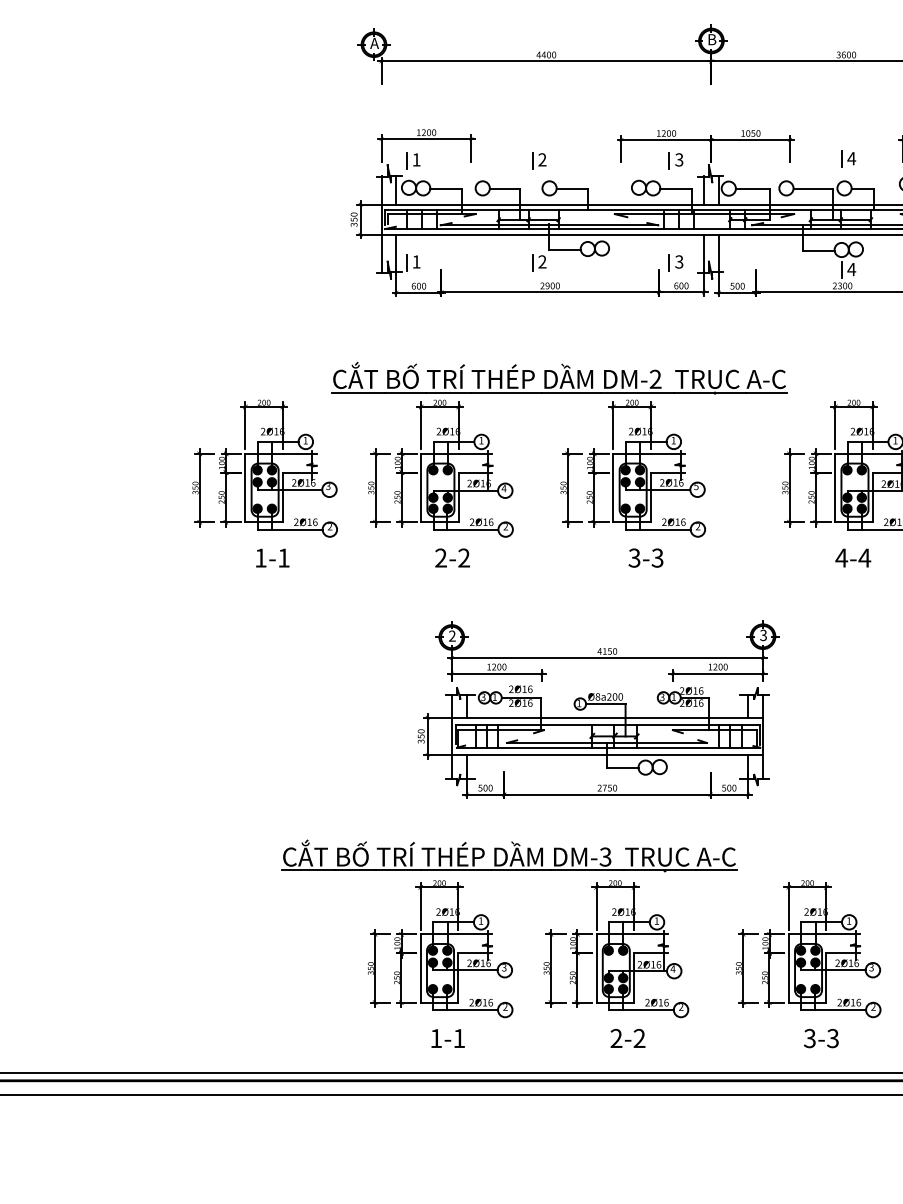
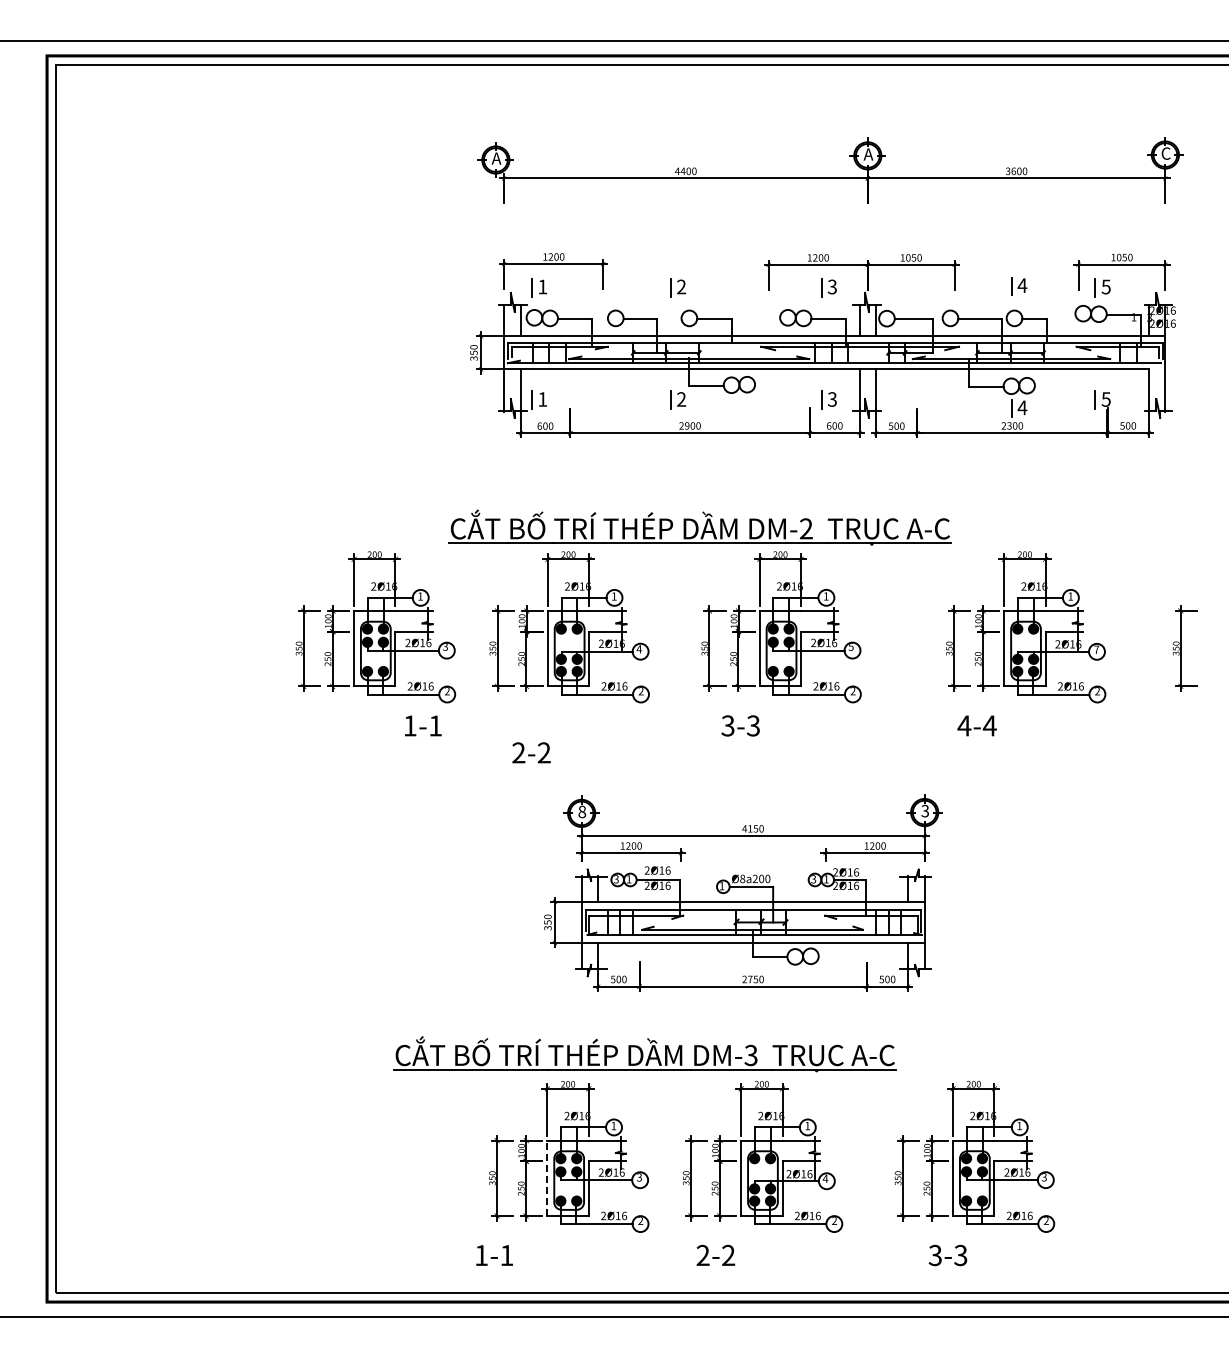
text: (712, 39) -> (868, 154), B -> A
text: (272, 557) -> (423, 725), moved
text: (452, 557) -> (531, 752), moved
text: (645, 557) -> (740, 725), moved
text: (852, 557) -> (976, 725), moved
text: (452, 635) -> (582, 811), 2 -> 8
line: (420, 968) -> (547, 1178), solid -> dashed
text: (627, 1037) -> (715, 1254), moved
text: (448, 1038) -> (494, 1255), moved
text: (820, 1038) -> (947, 1255), moved

